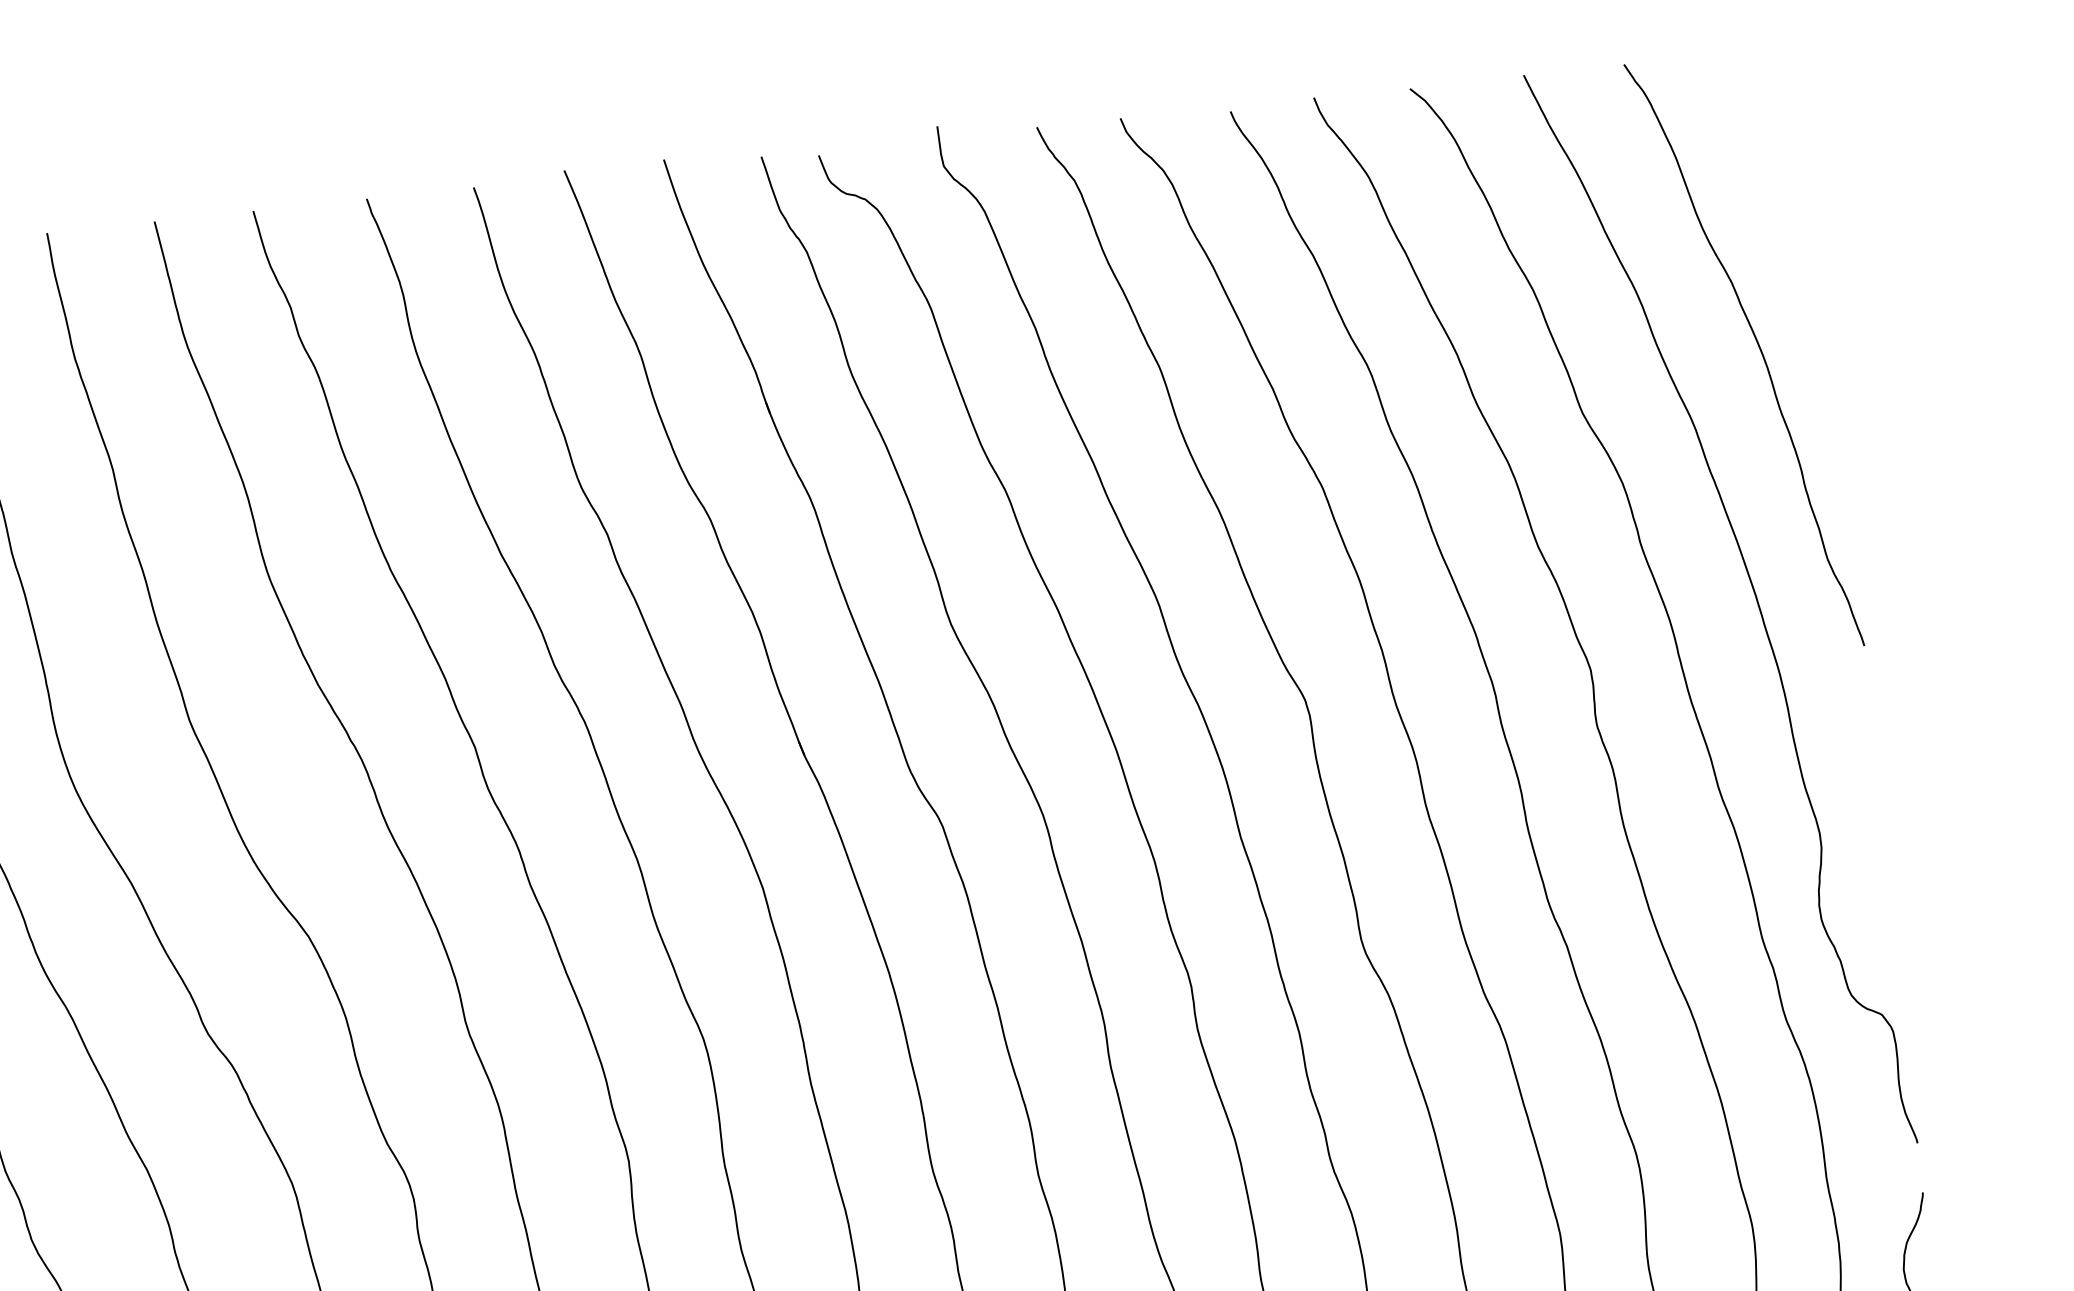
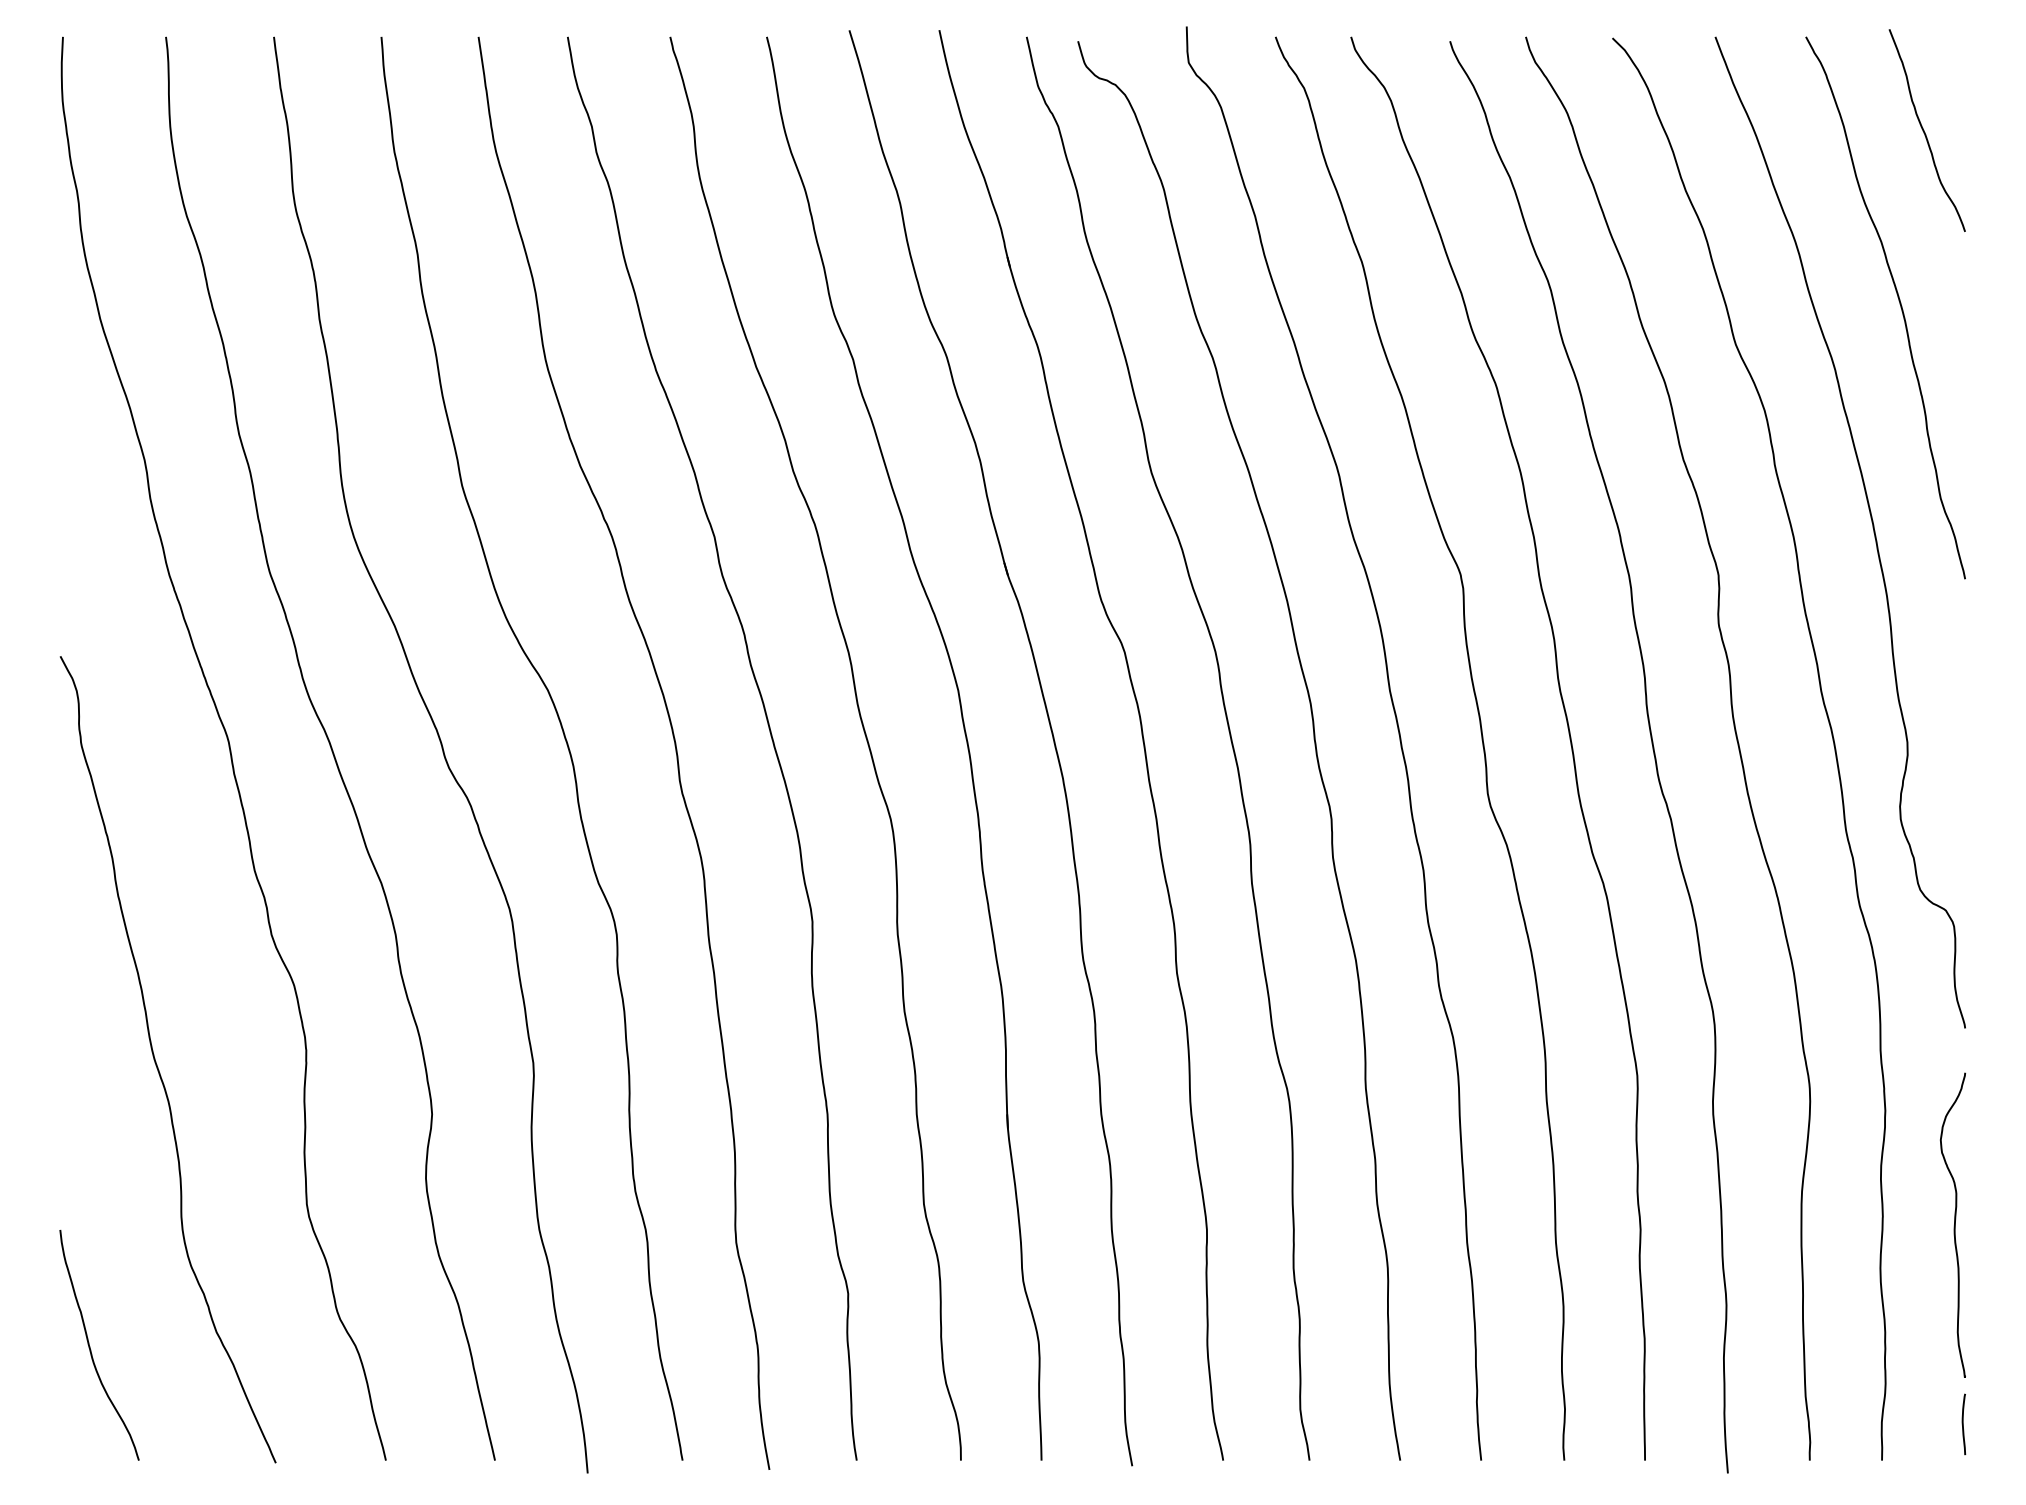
curve: (1766, 154) -> (1924, 130), added

